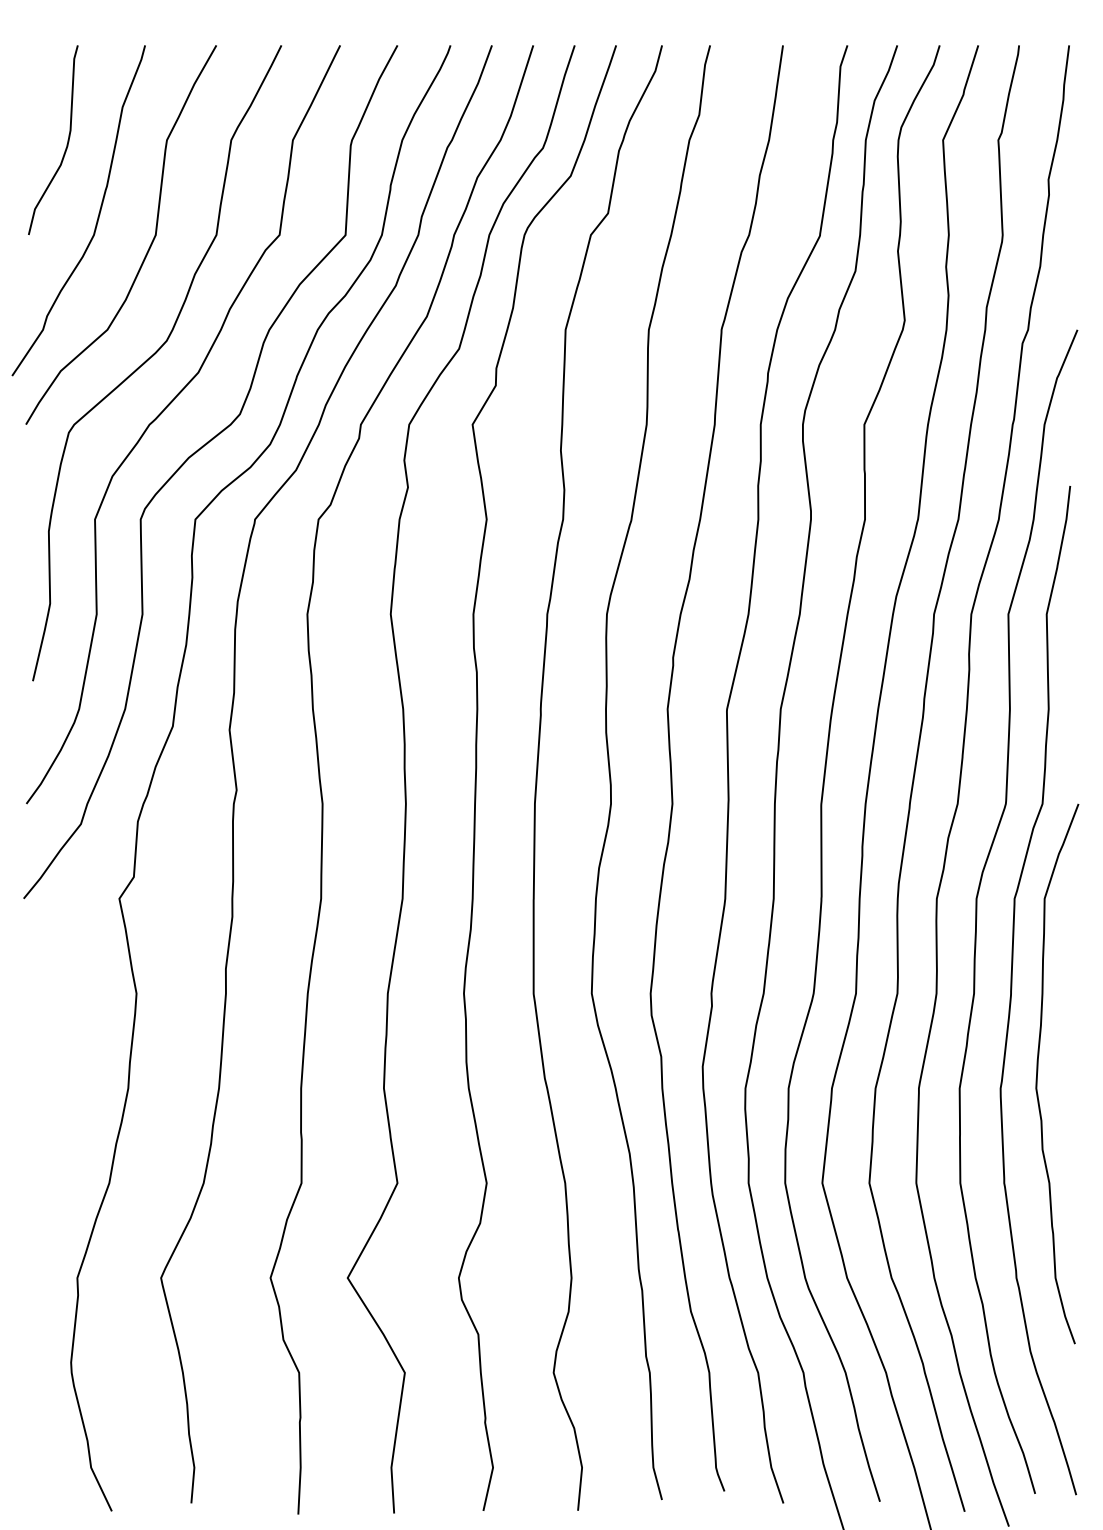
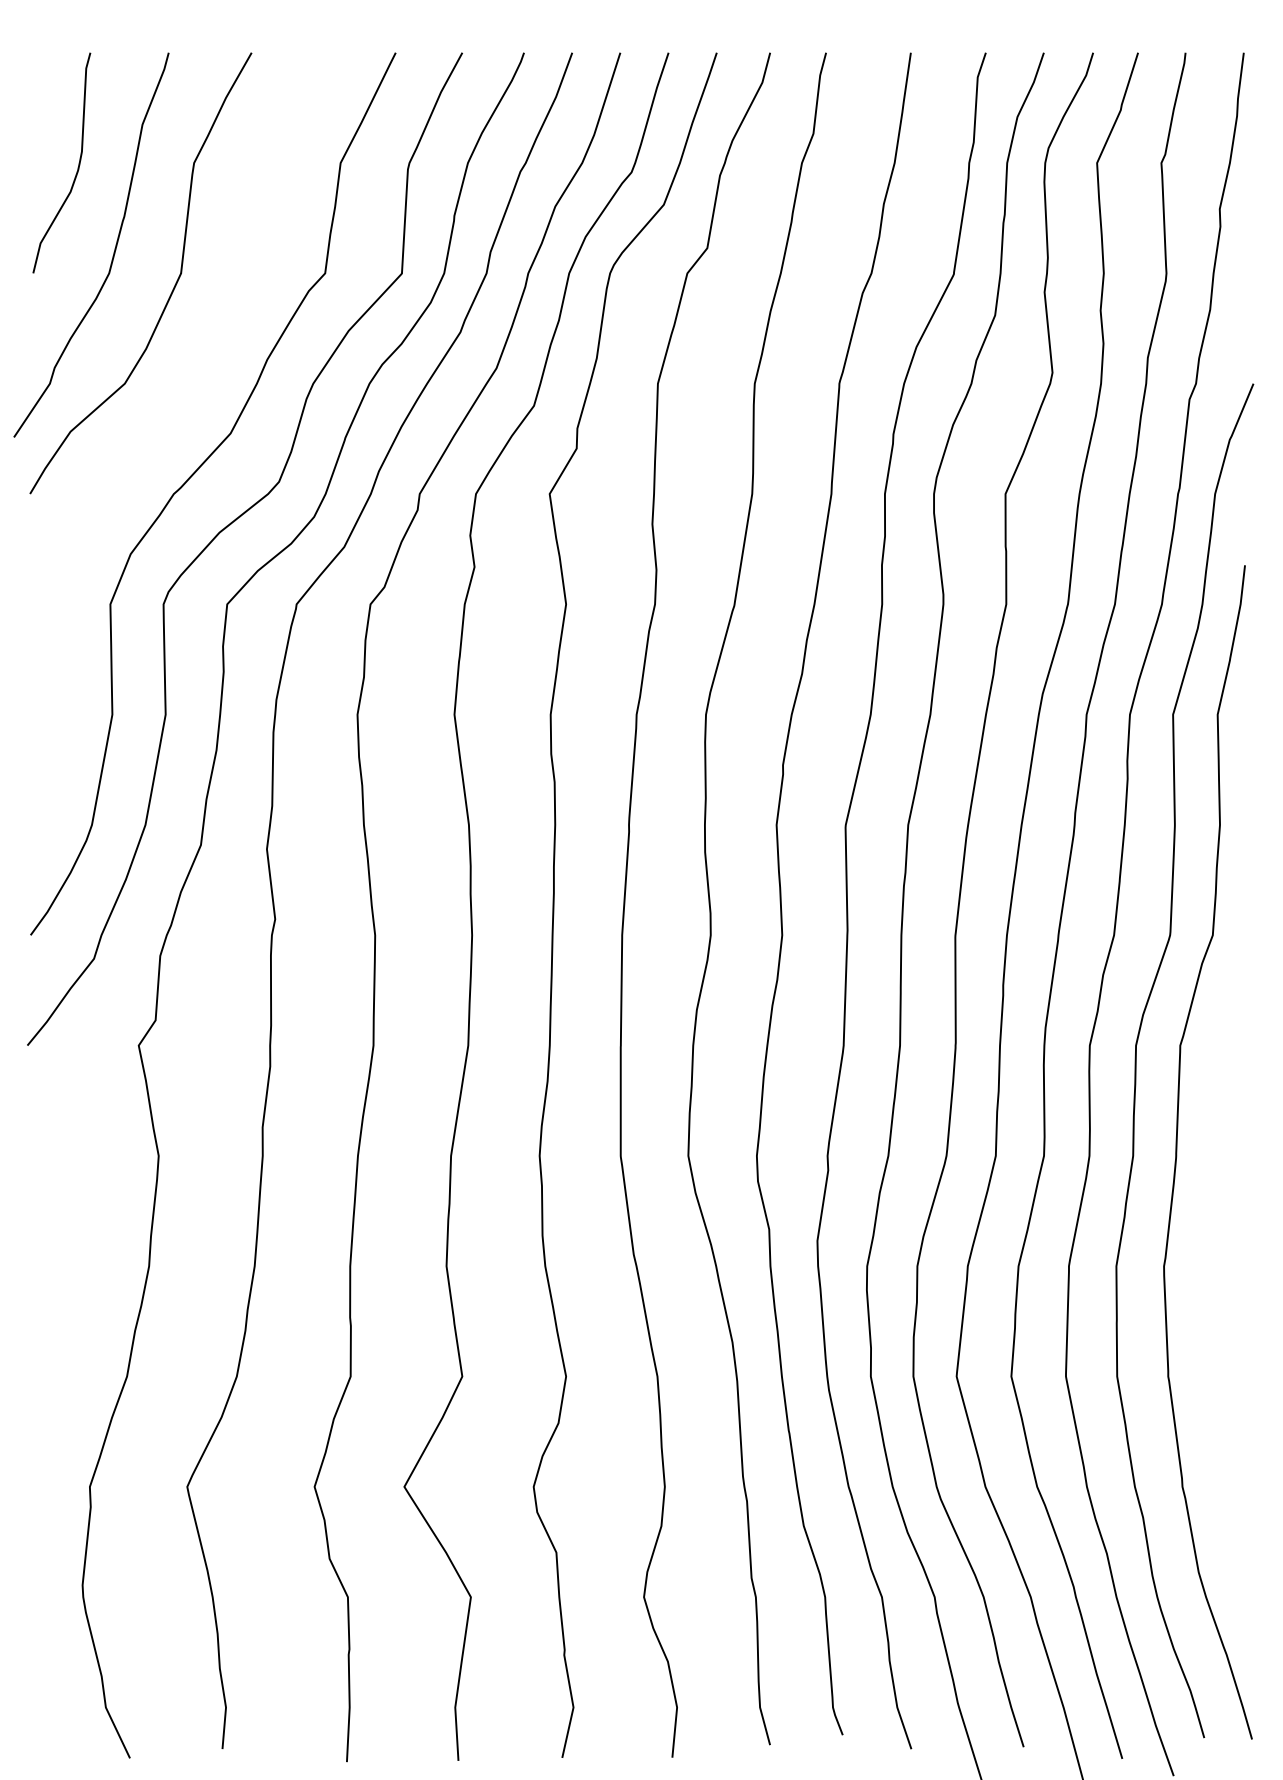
curve: (153, 356) -> (178, 414), removed
curve: (1037, 1073) -> (1207, 1249), removed

